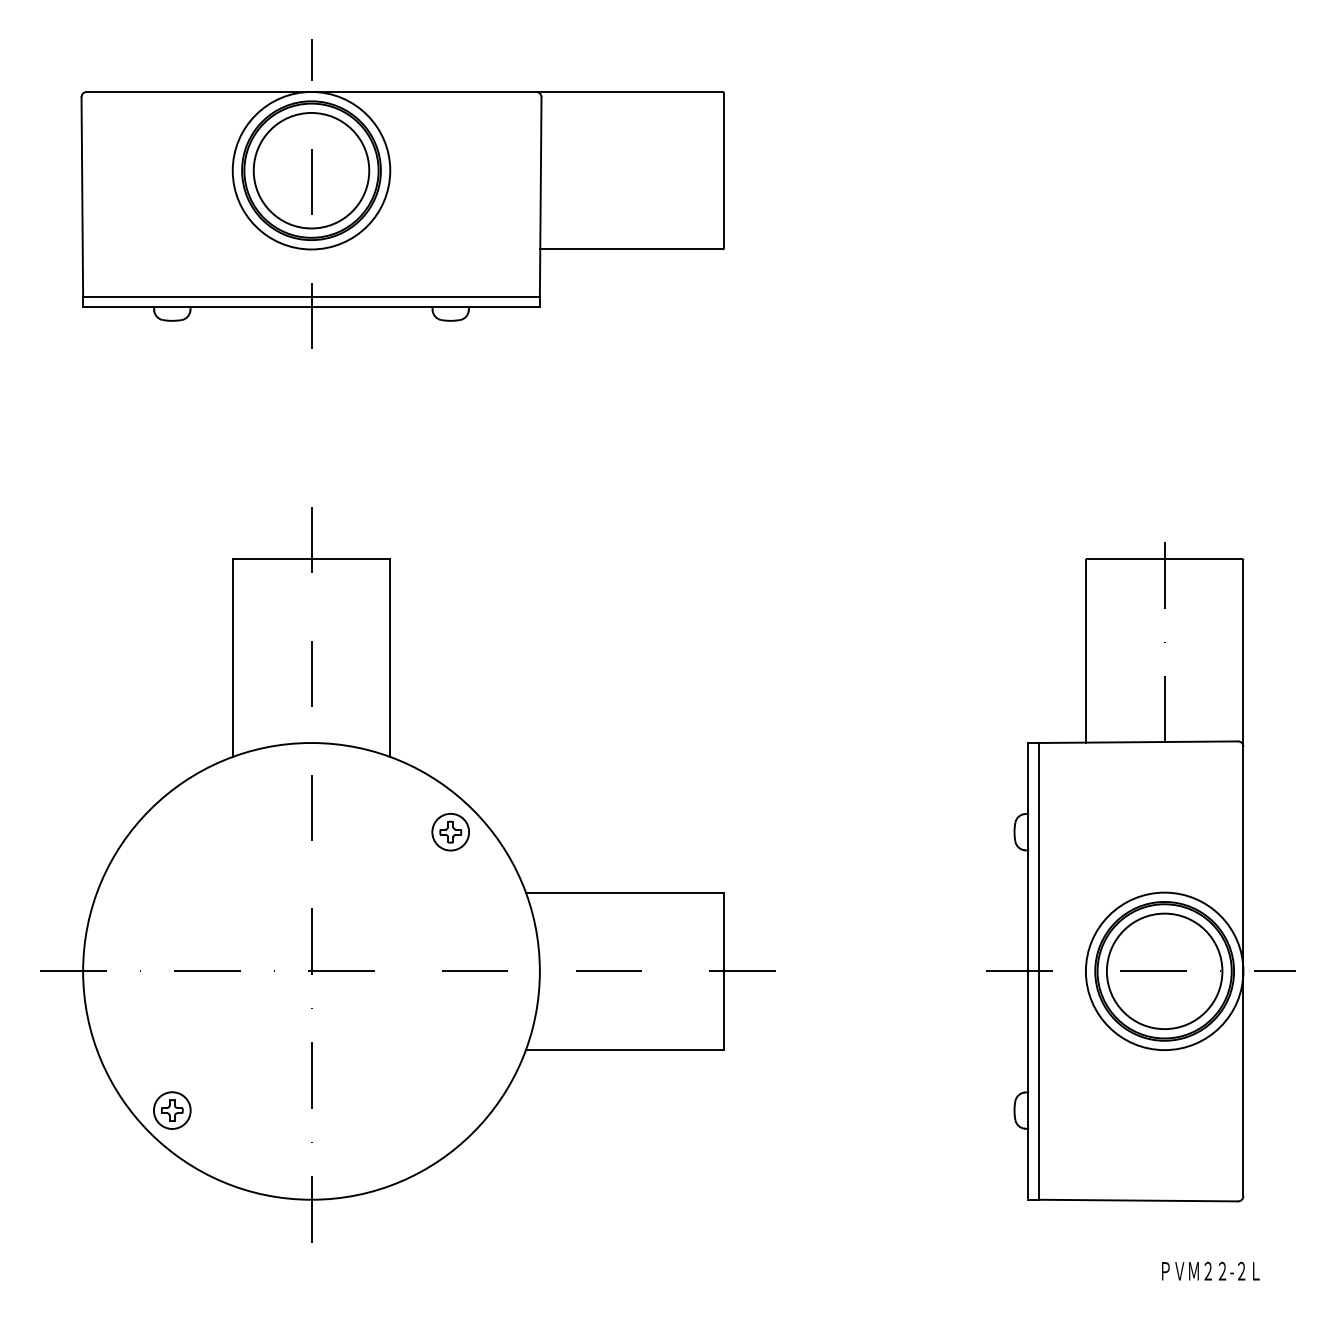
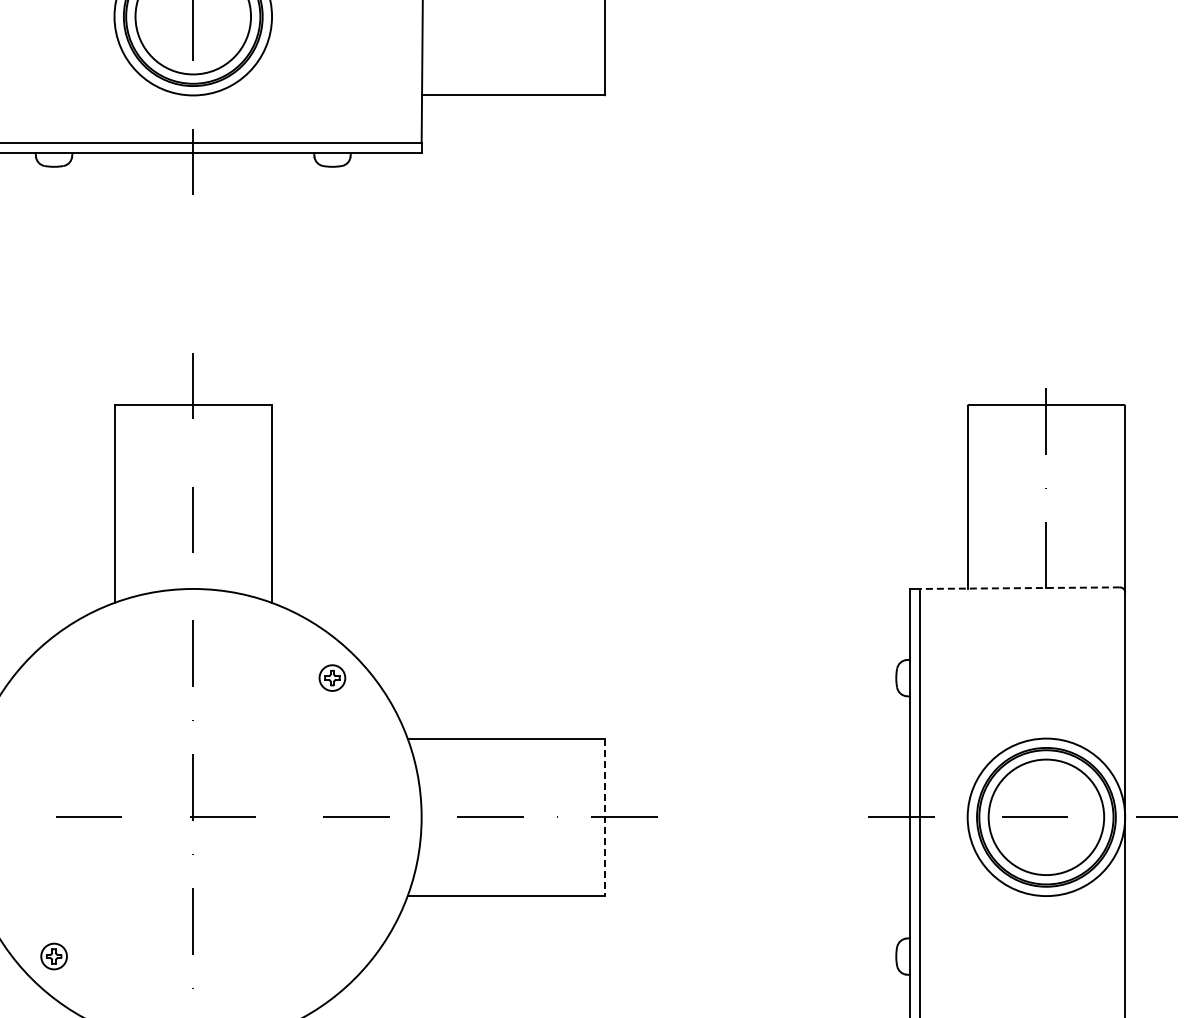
line: (1138, 742) -> (1020, 588), solid -> dashed
part: (450, 831) -> (332, 677), size x0.7
line: (723, 971) -> (605, 817), solid -> dashed
part: (172, 1110) -> (54, 956), size x0.7

